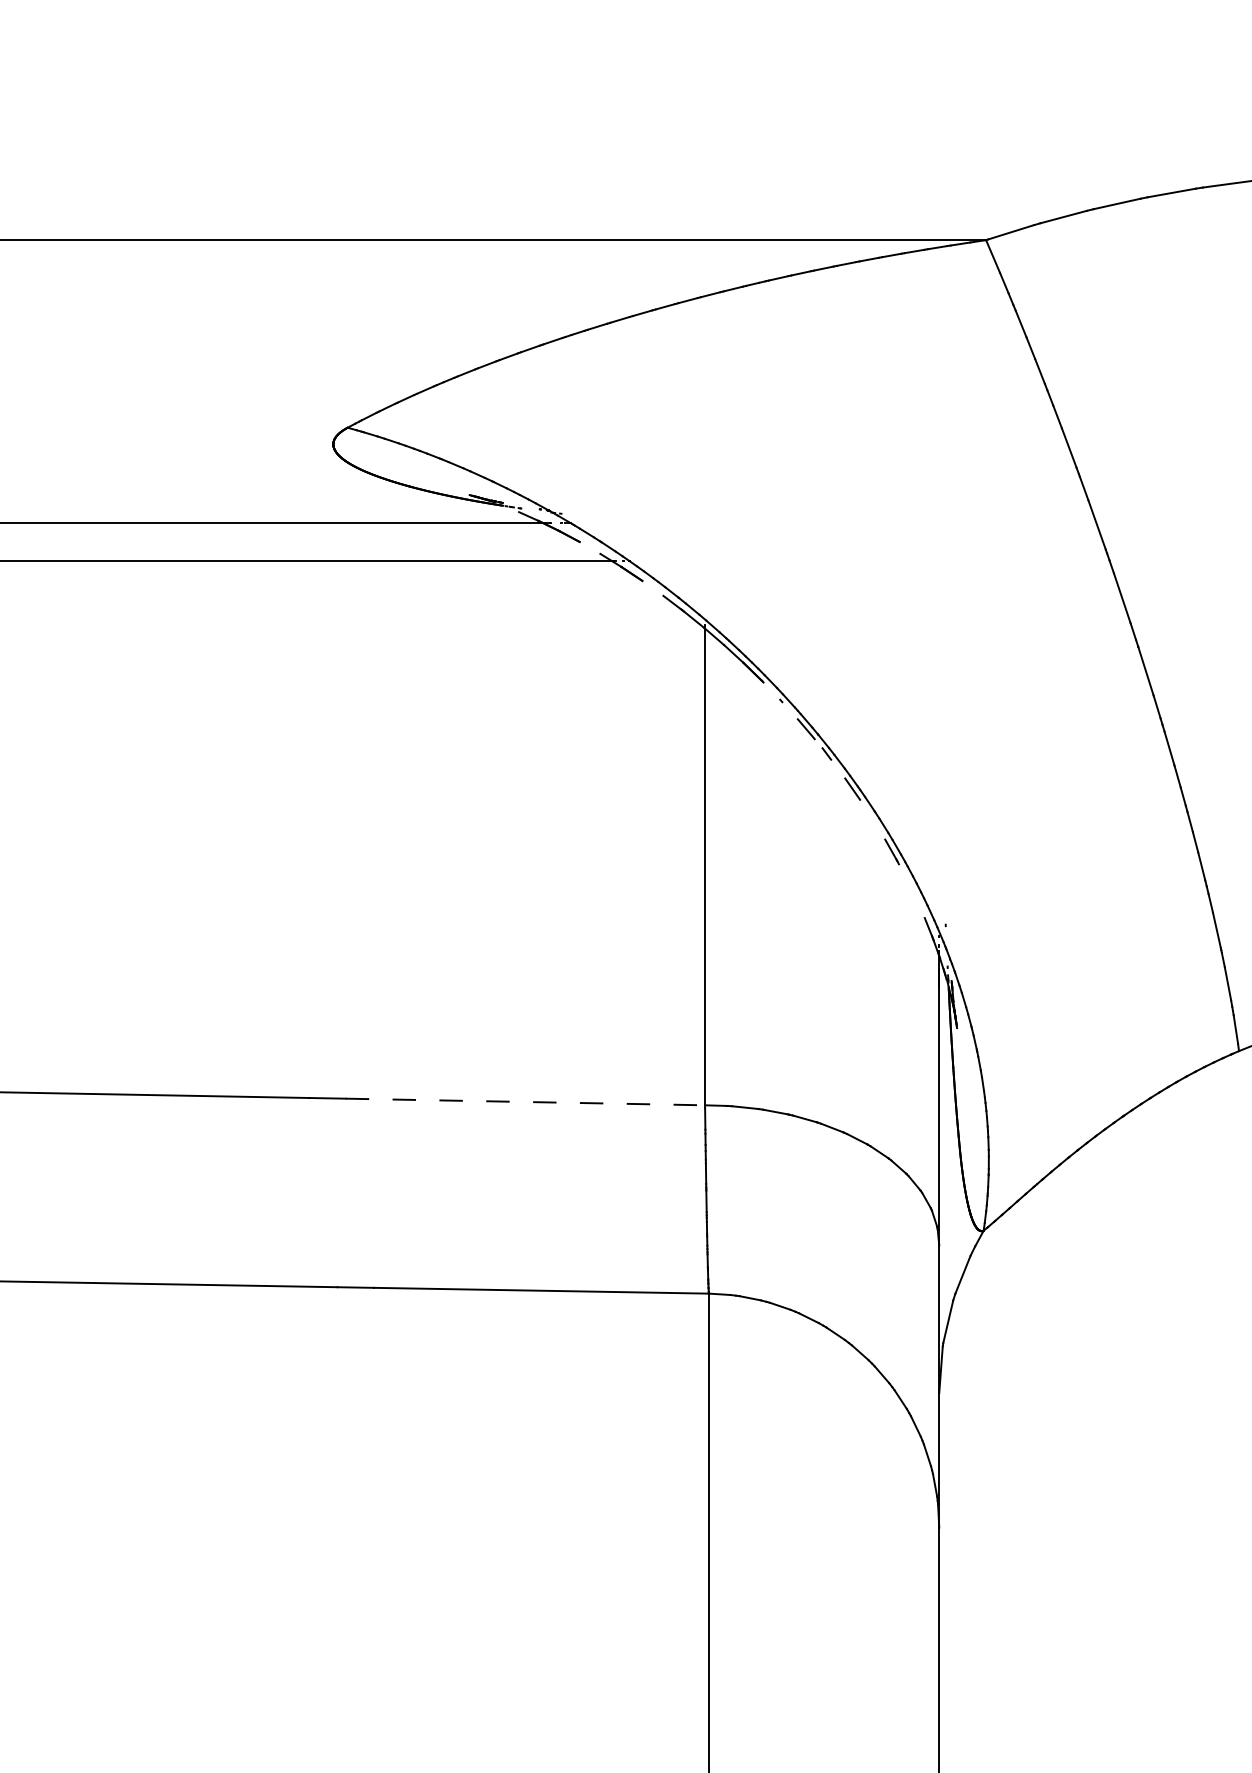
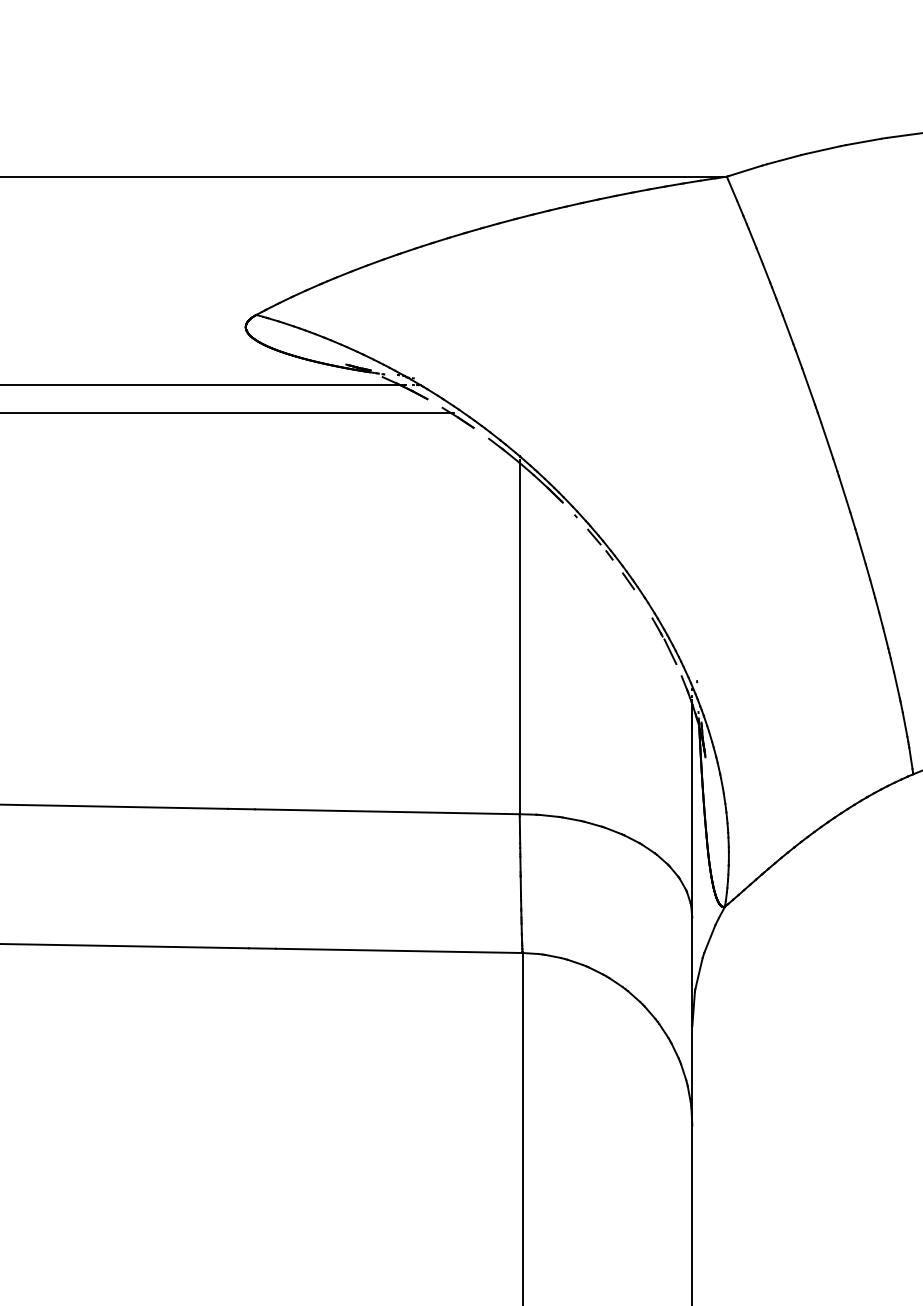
line: (909, 884) -> (670, 651), added
line: (525, 1101) -> (387, 811), dashed -> solid

